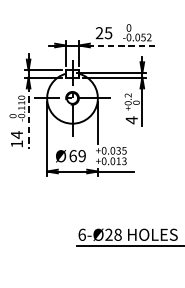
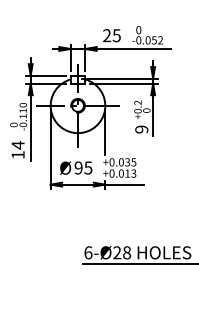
line: (123, 45) -> (132, 48), dashed -> solid
line: (28, 118) -> (30, 127), dashed -> solid
text: (131, 120) -> (141, 129), 4 -> 9
text: (77, 155) -> (83, 167), 69 -> 95

